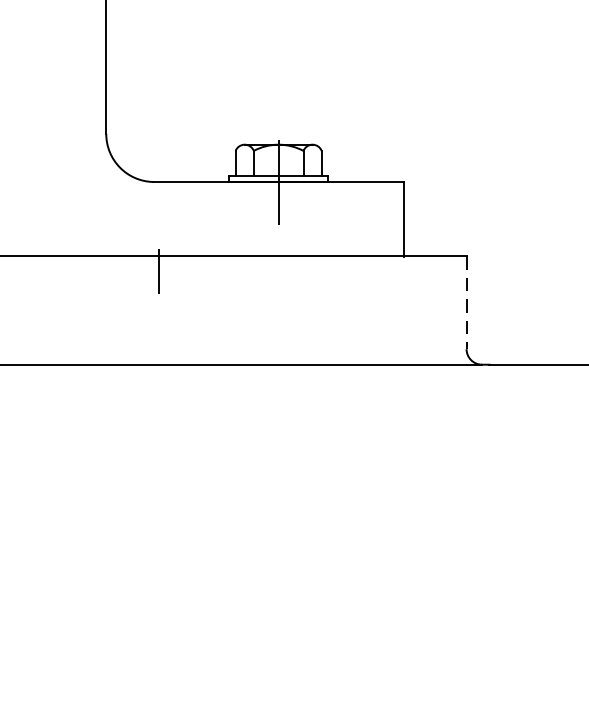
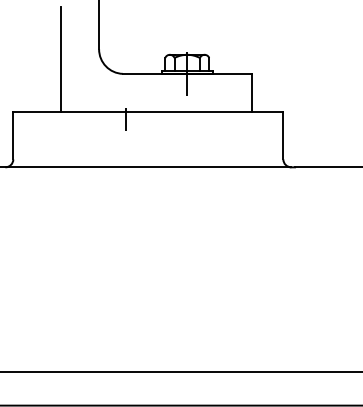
line: (30, 153) -> (60, 59), added
line: (466, 302) -> (283, 135), dashed -> solid

